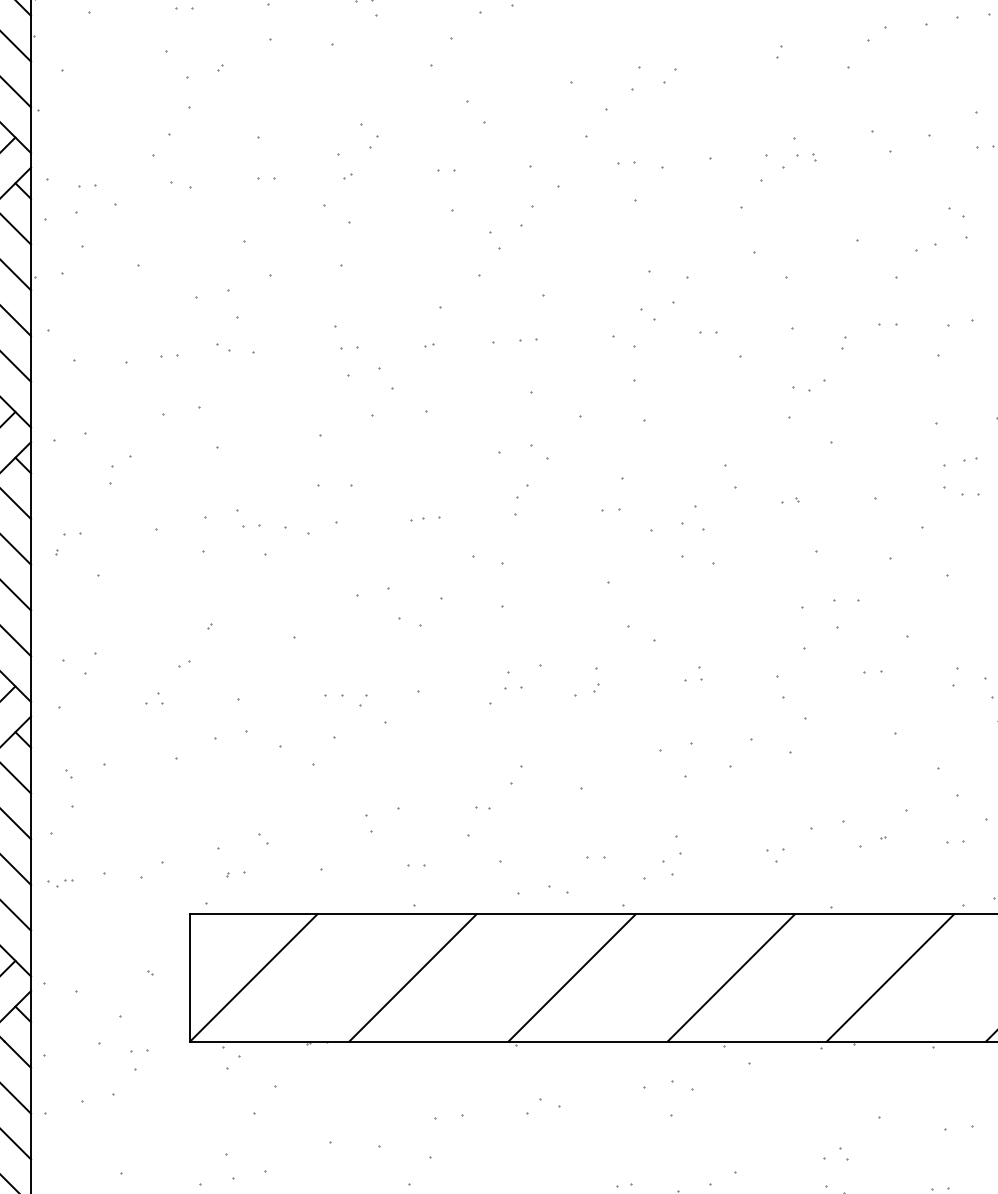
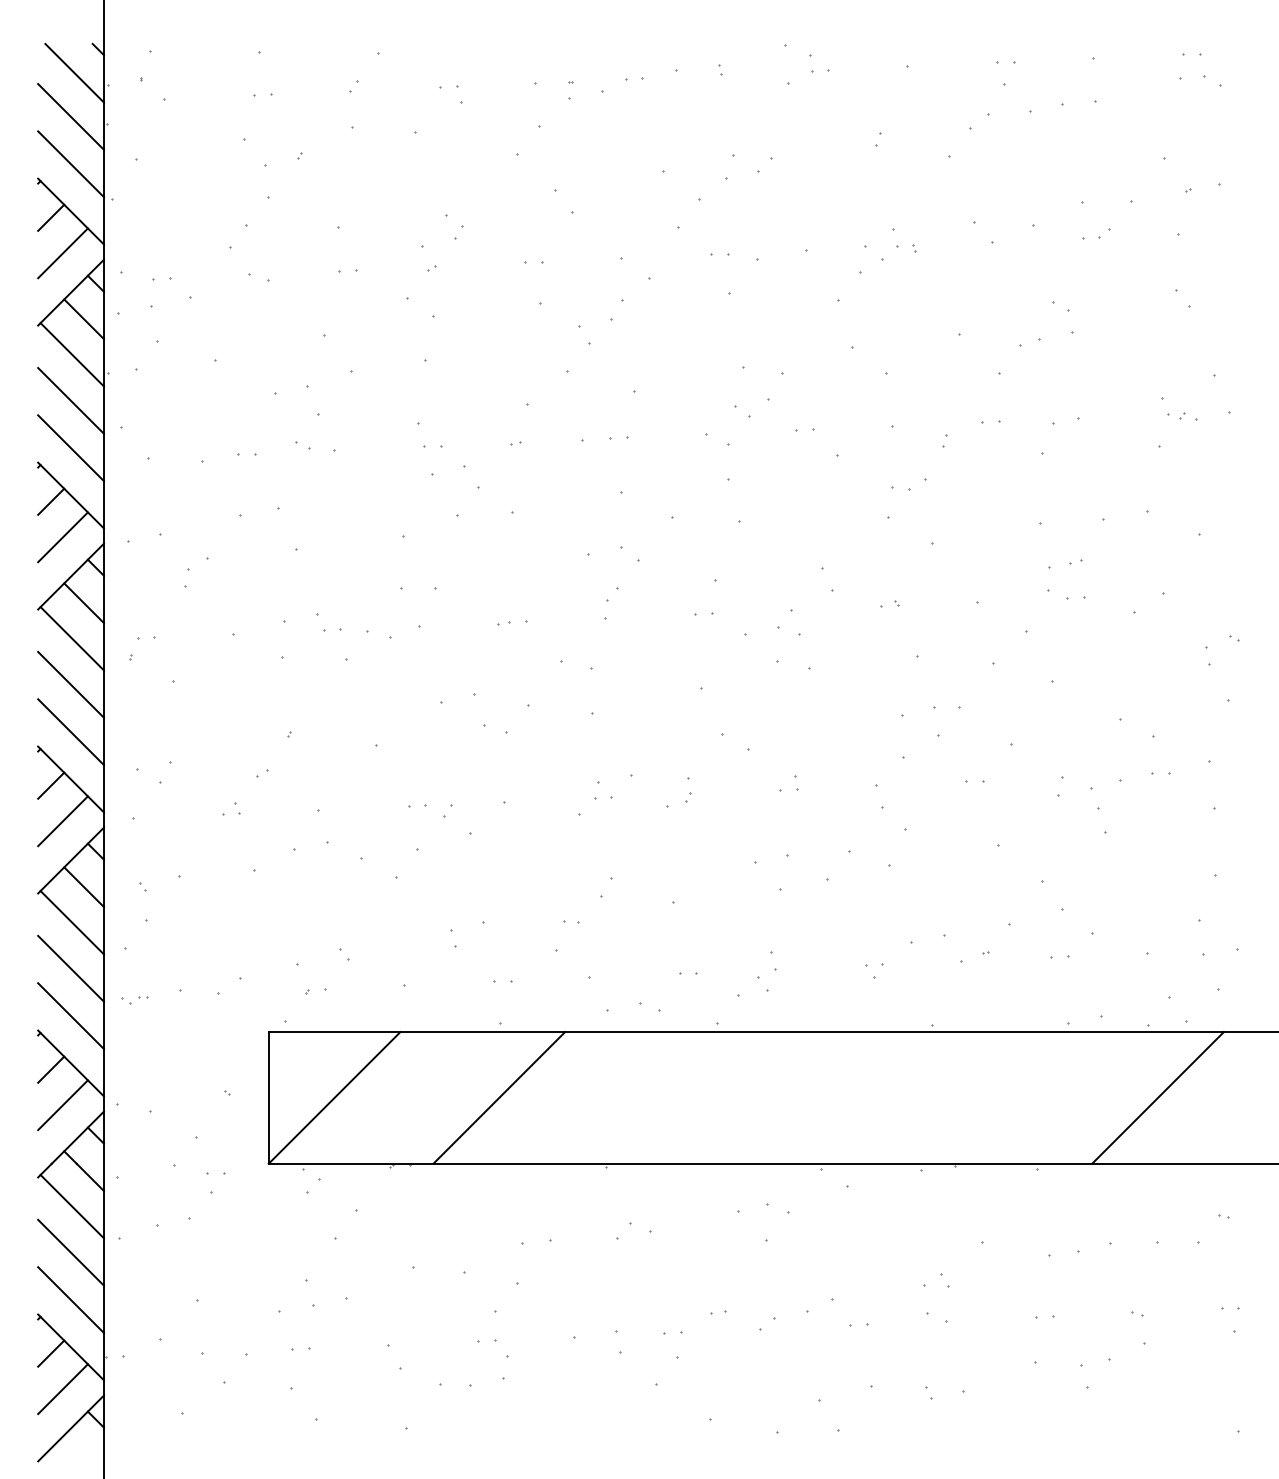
line: (571, 977) -> (663, 1097), removed
line: (731, 977) -> (828, 1097), removed
line: (890, 977) -> (993, 1097), removed

